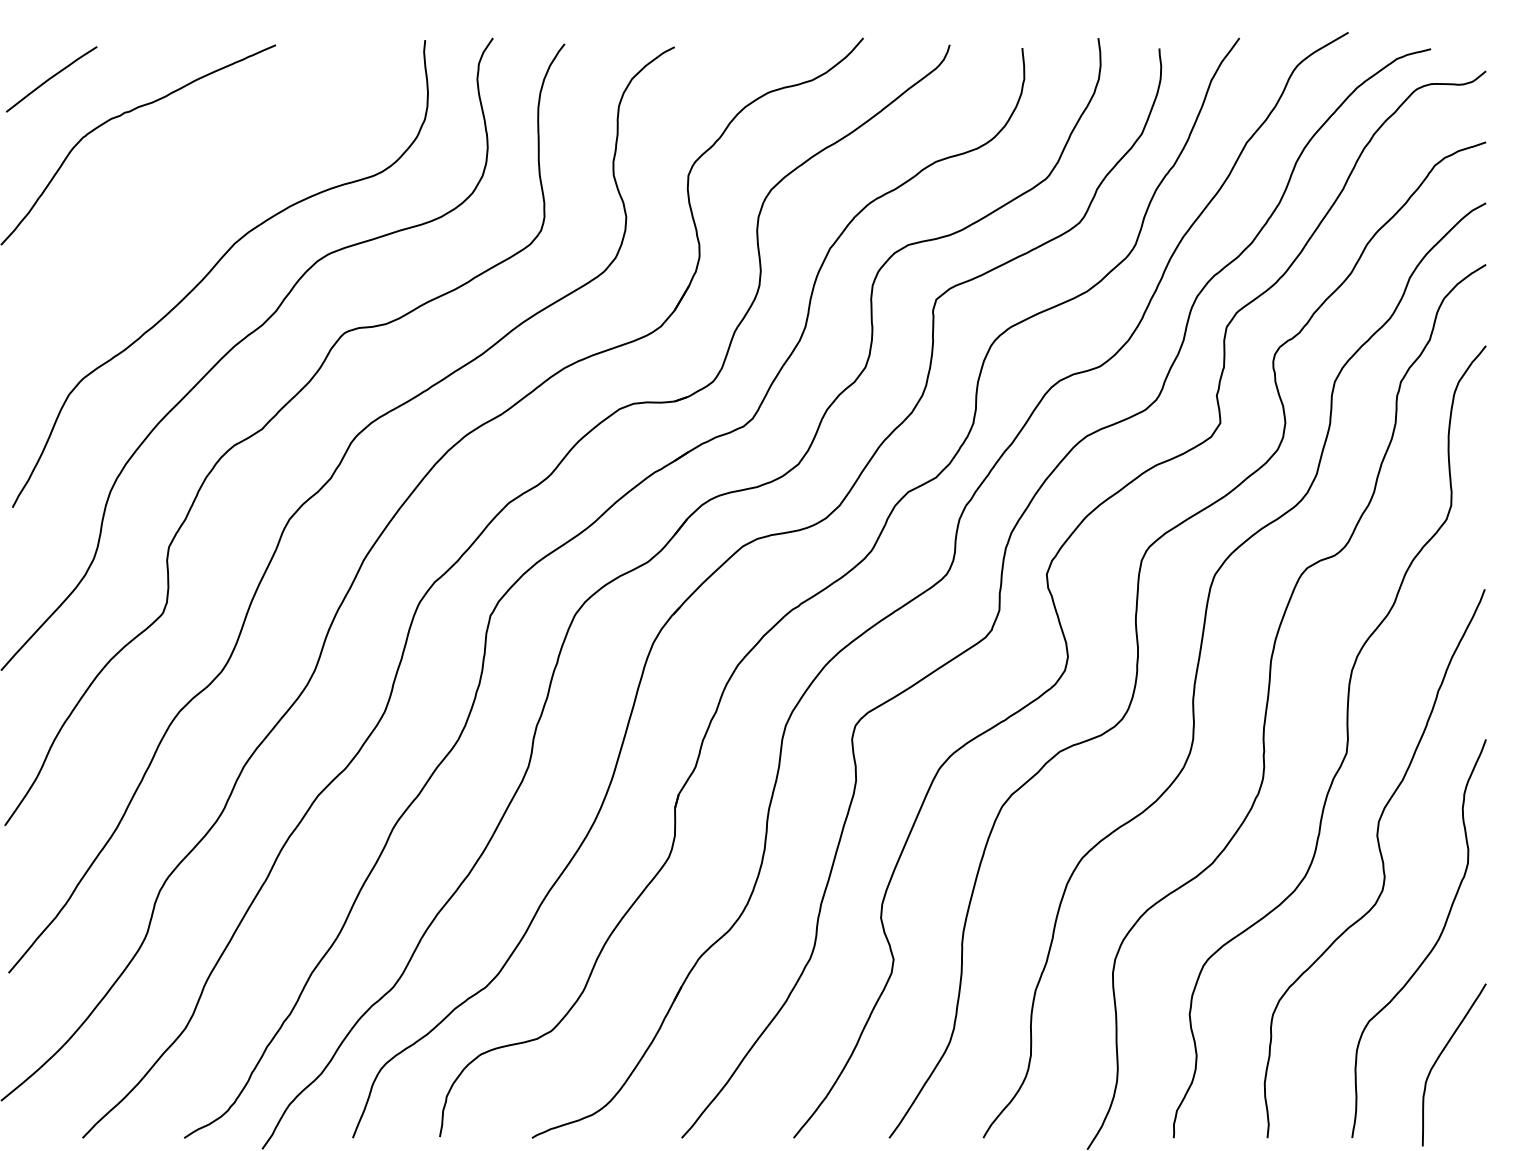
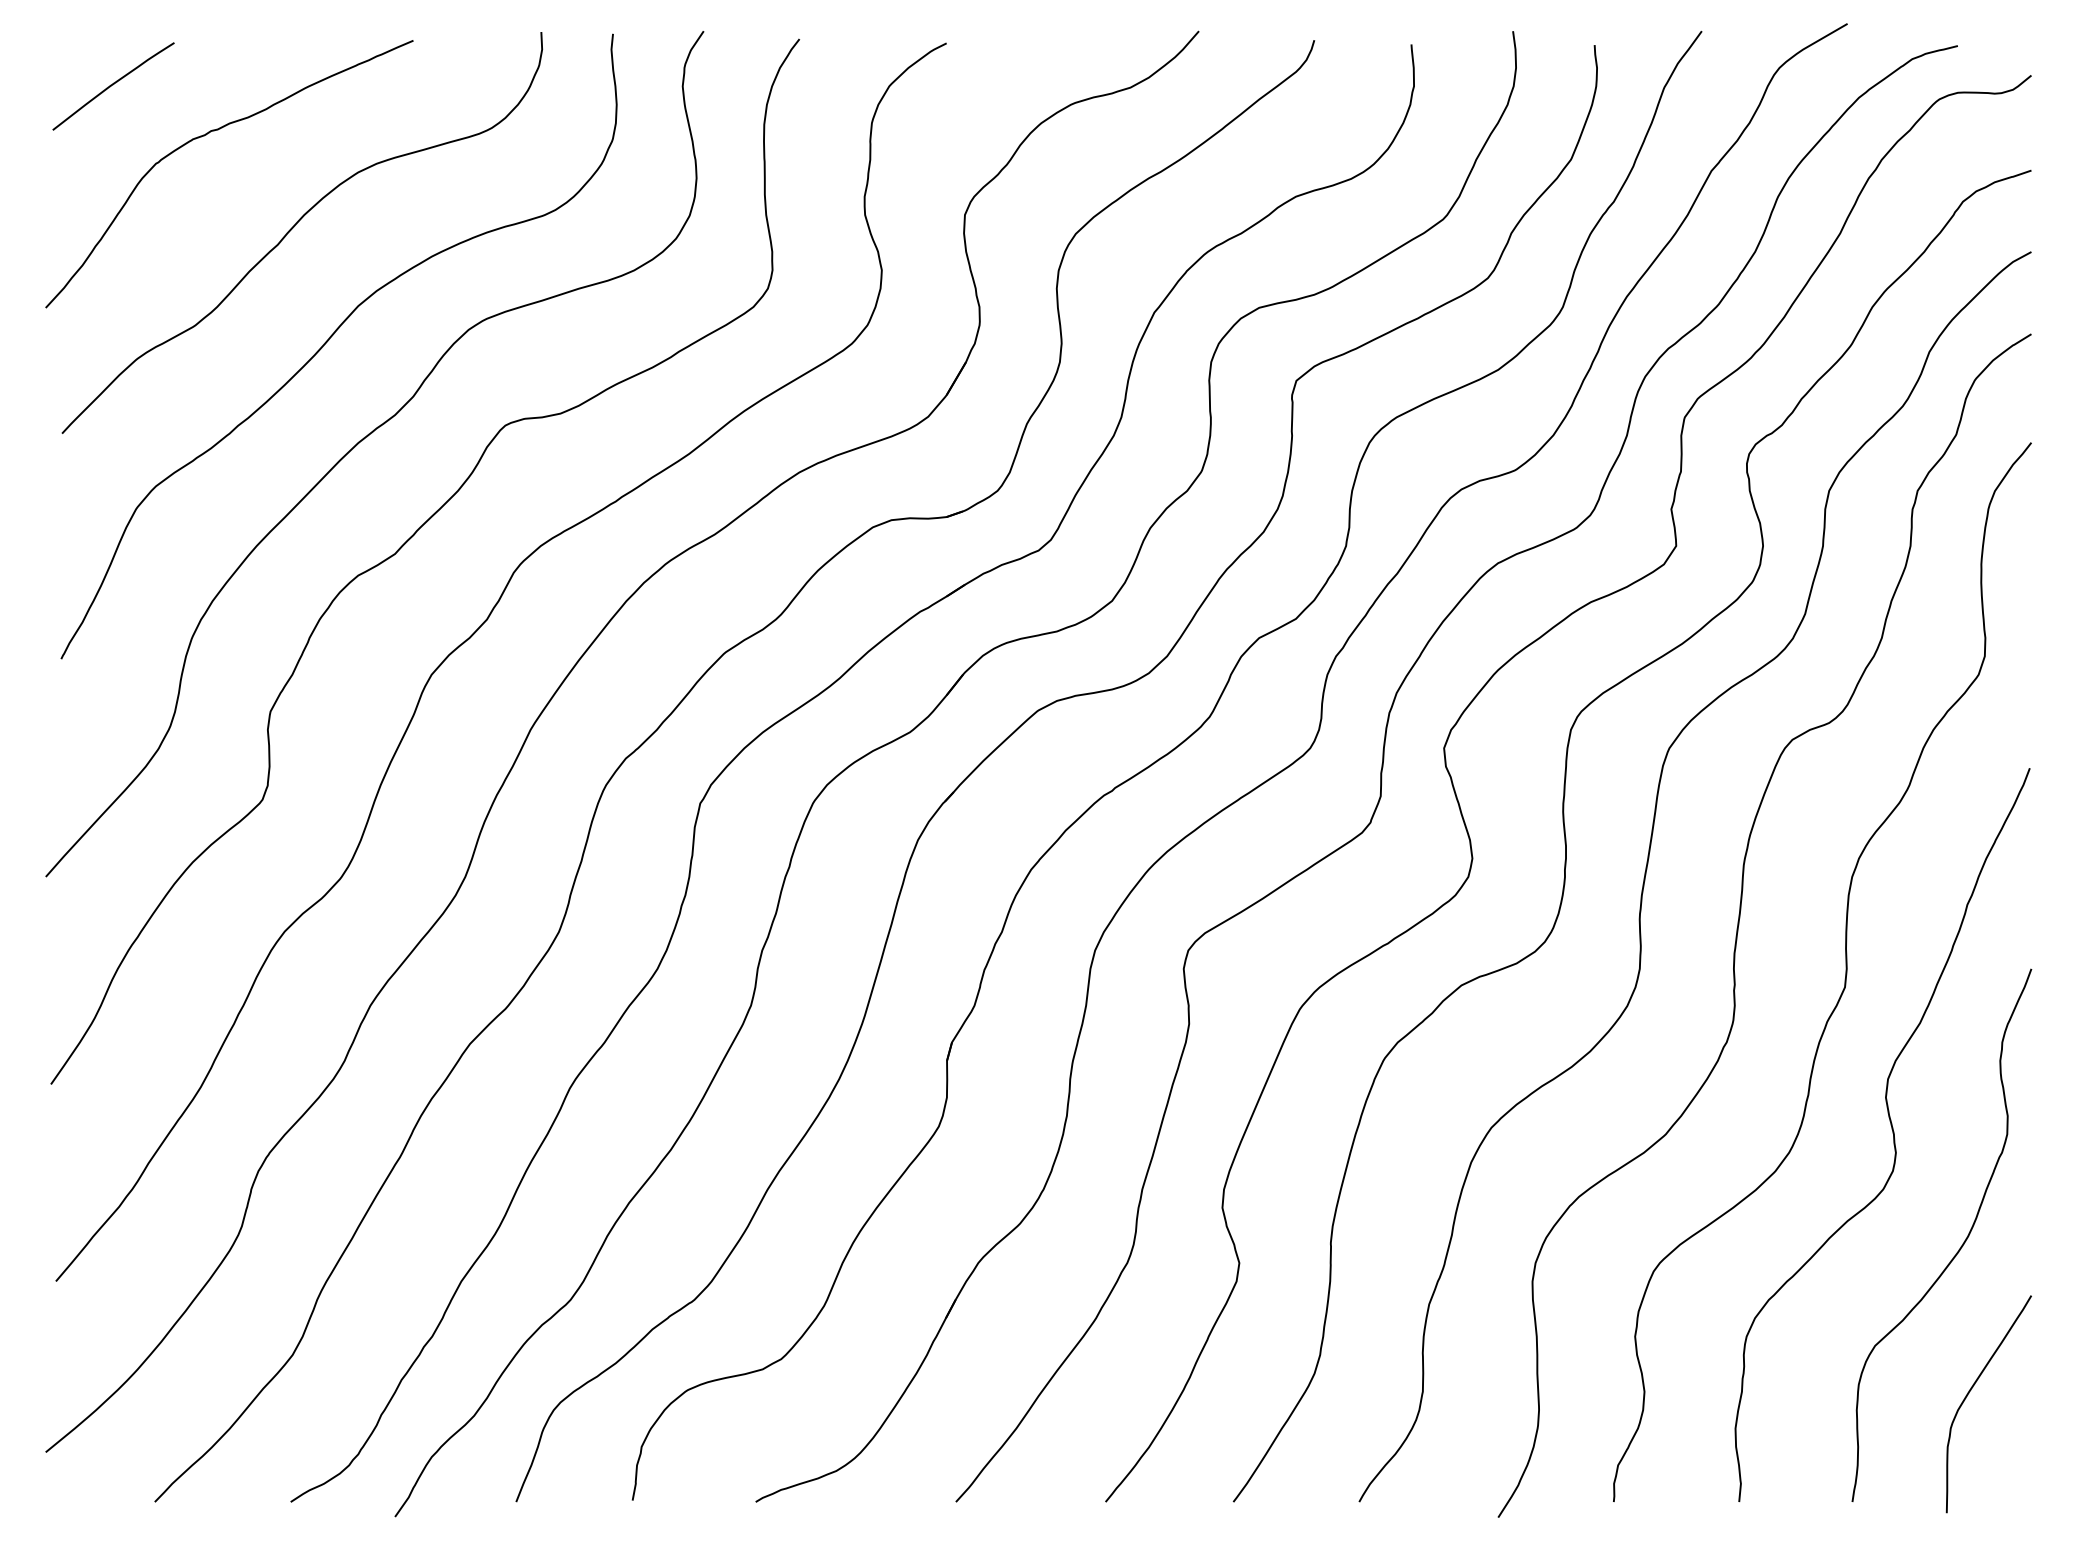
curve: (187, 184) -> (295, 226), added

